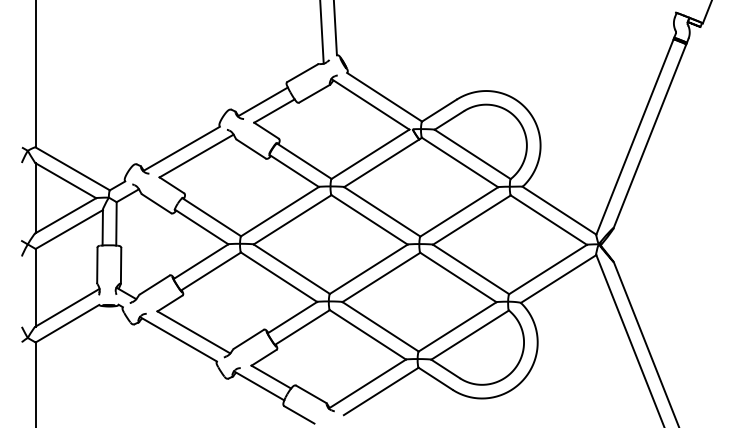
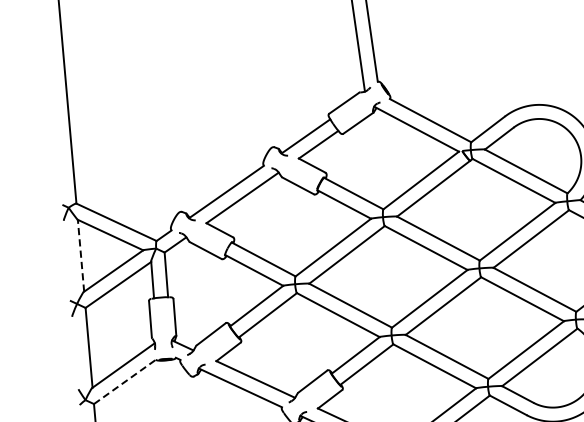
line: (35, 198) -> (80, 256), solid -> dashed
line: (67, 323) -> (125, 381), solid -> dashed

